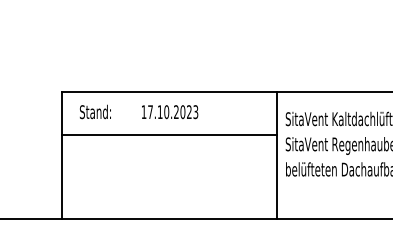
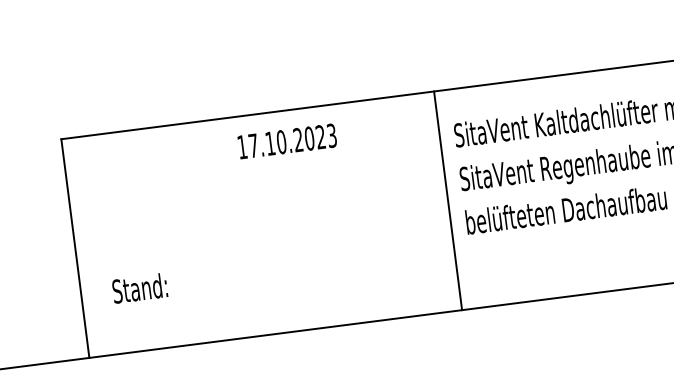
text: (94, 111) -> (138, 287), moved
text: (170, 112) -> (288, 142), moved
line: (169, 134) -> (257, 188), removed

